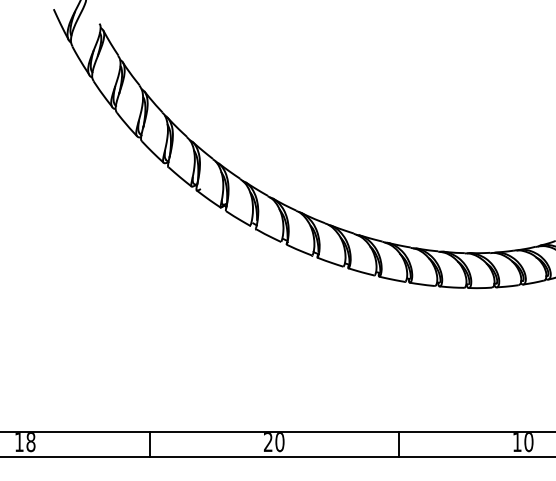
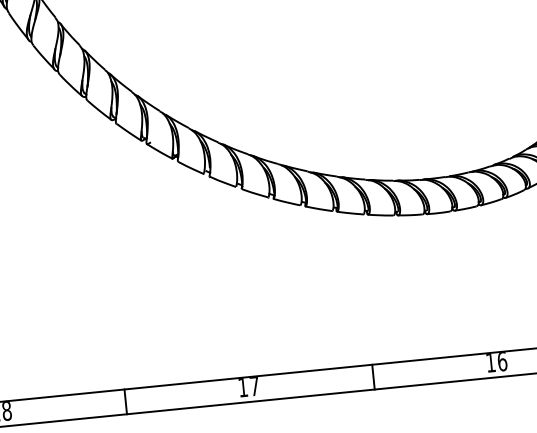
text: (273, 442) -> (248, 387), 20 -> 17
text: (528, 442) -> (502, 361), 10 -> 16

